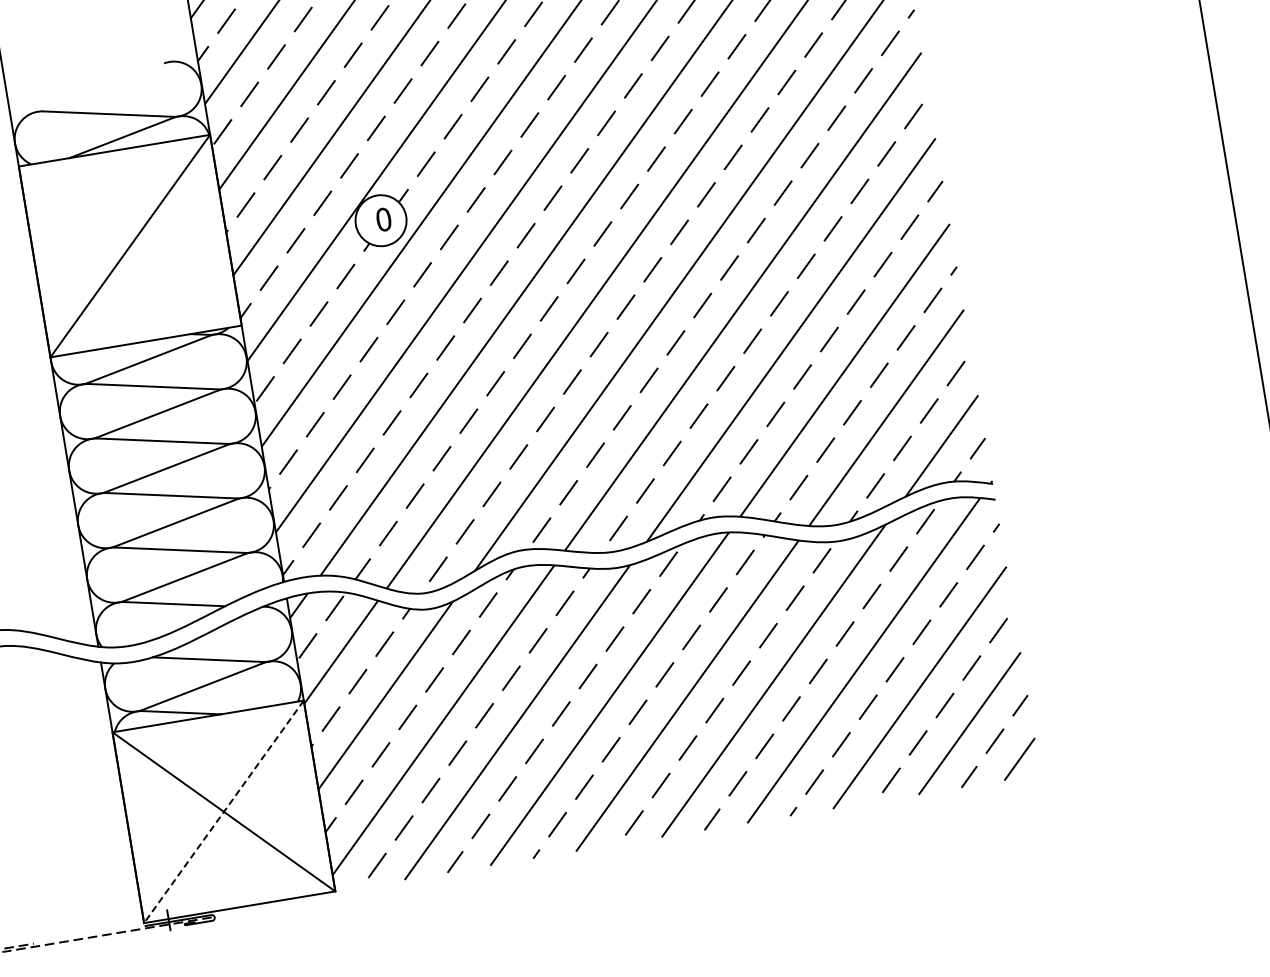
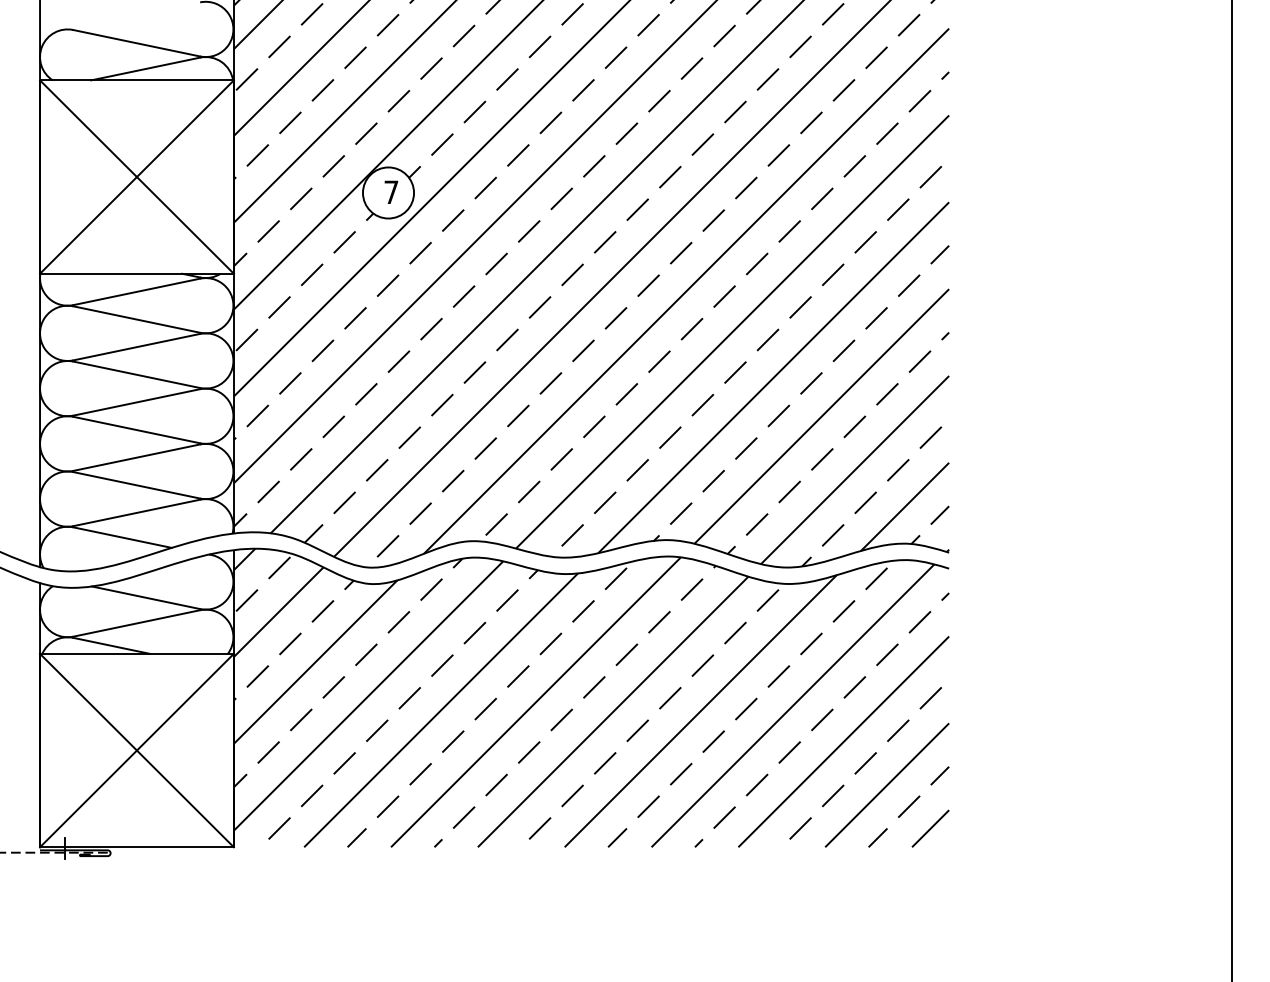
text: (383, 219) -> (391, 192), 0 -> 7
line: (129, 245) -> (136, 176), added
line: (223, 811) -> (136, 750), dashed -> solid

